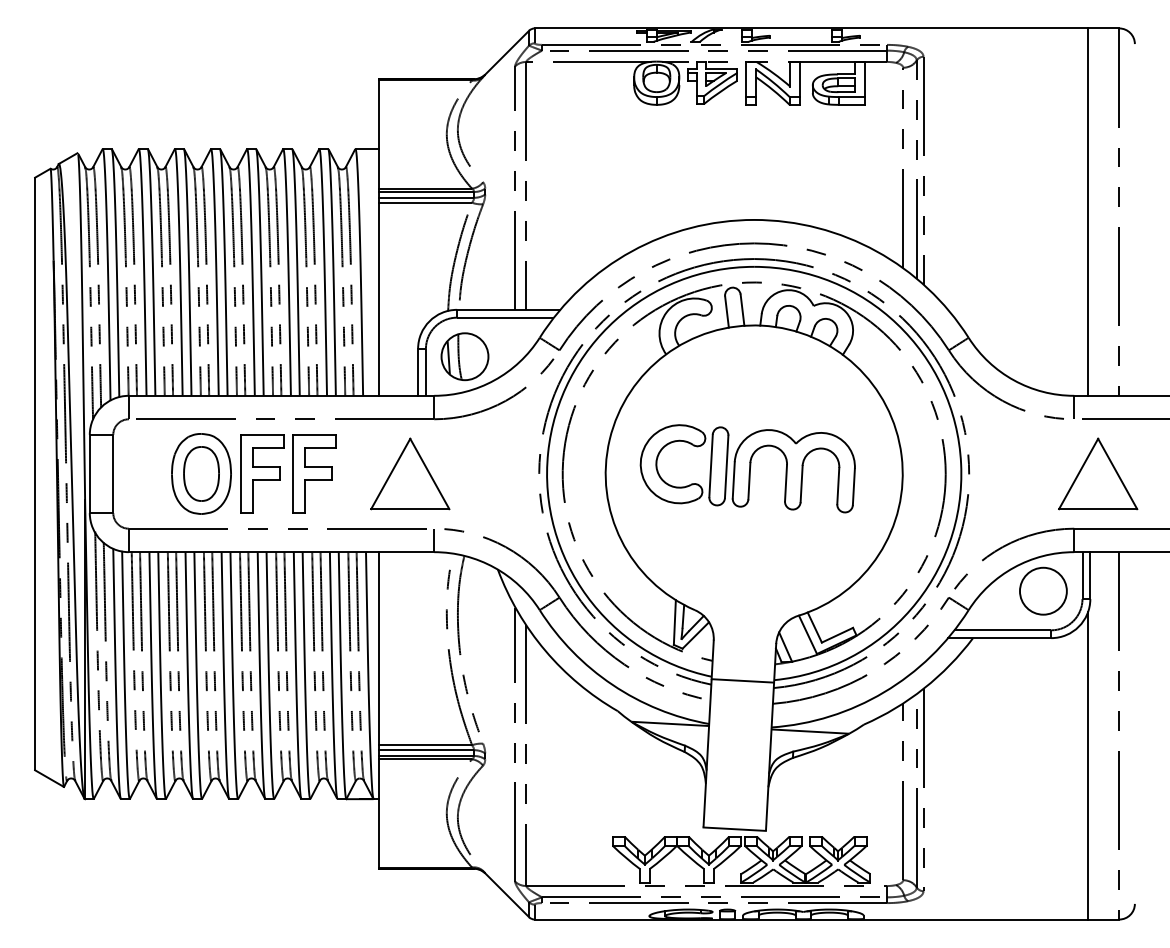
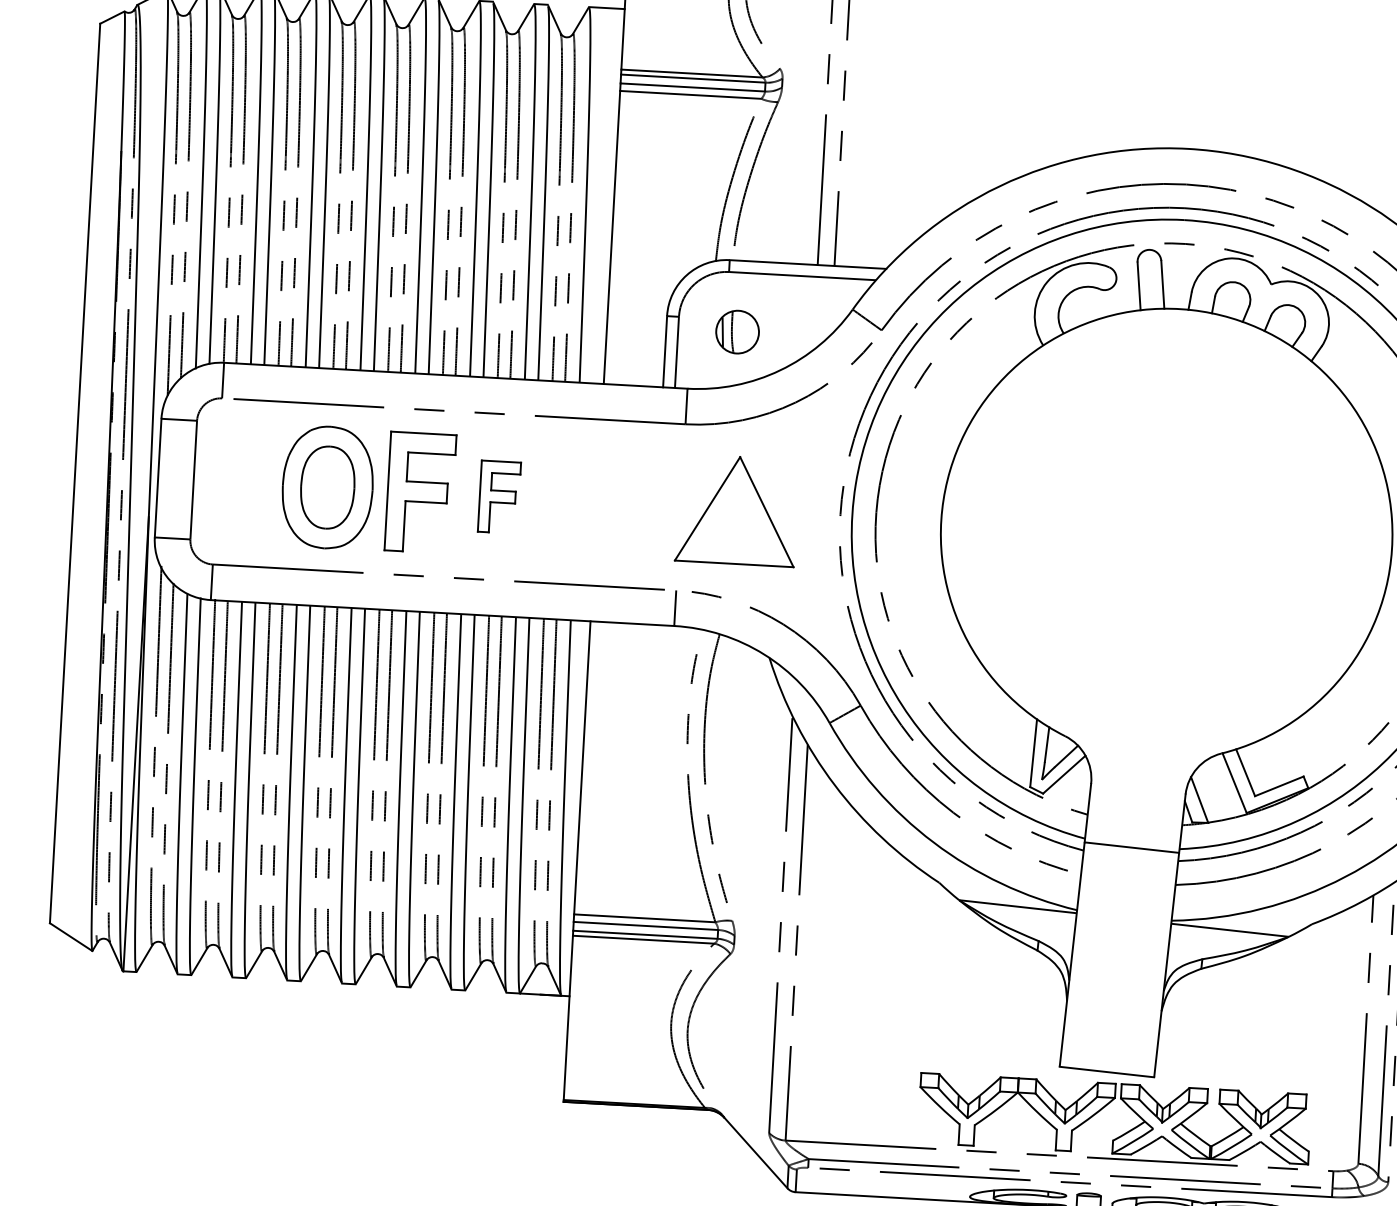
part: (464, 356) -> (736, 331), size x0.6
part: (747, 468) -> (1156, 525), removed
part: (314, 473) -> (499, 496), size x0.6
part: (410, 473) -> (737, 509), moved

